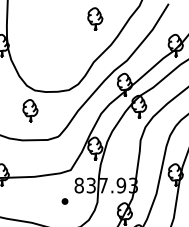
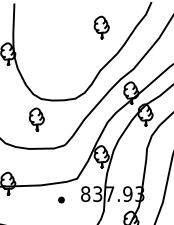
part: (64, 201) -> (60, 200), moved

